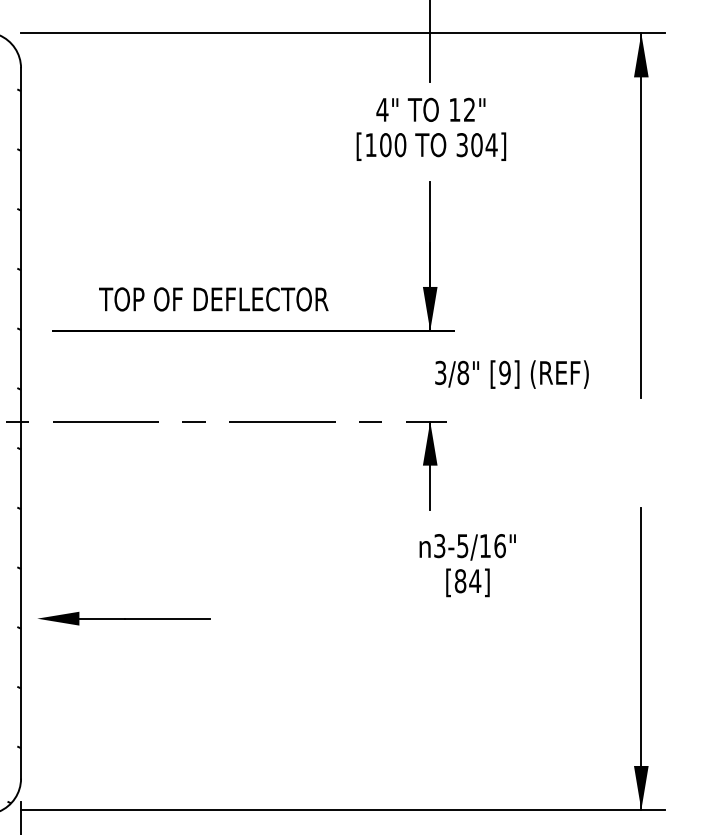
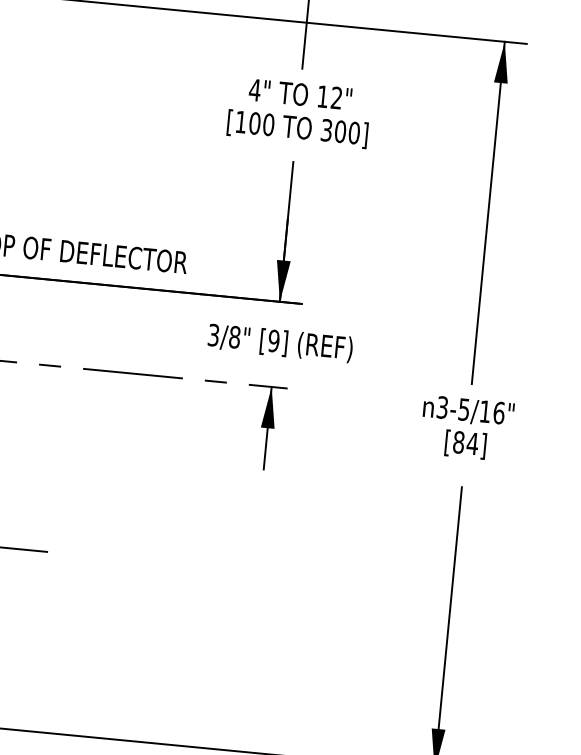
text: (491, 145) -> (354, 133), 304] -> 300]
text: (511, 374) -> (279, 343), moved
text: (467, 565) -> (466, 428), moved

